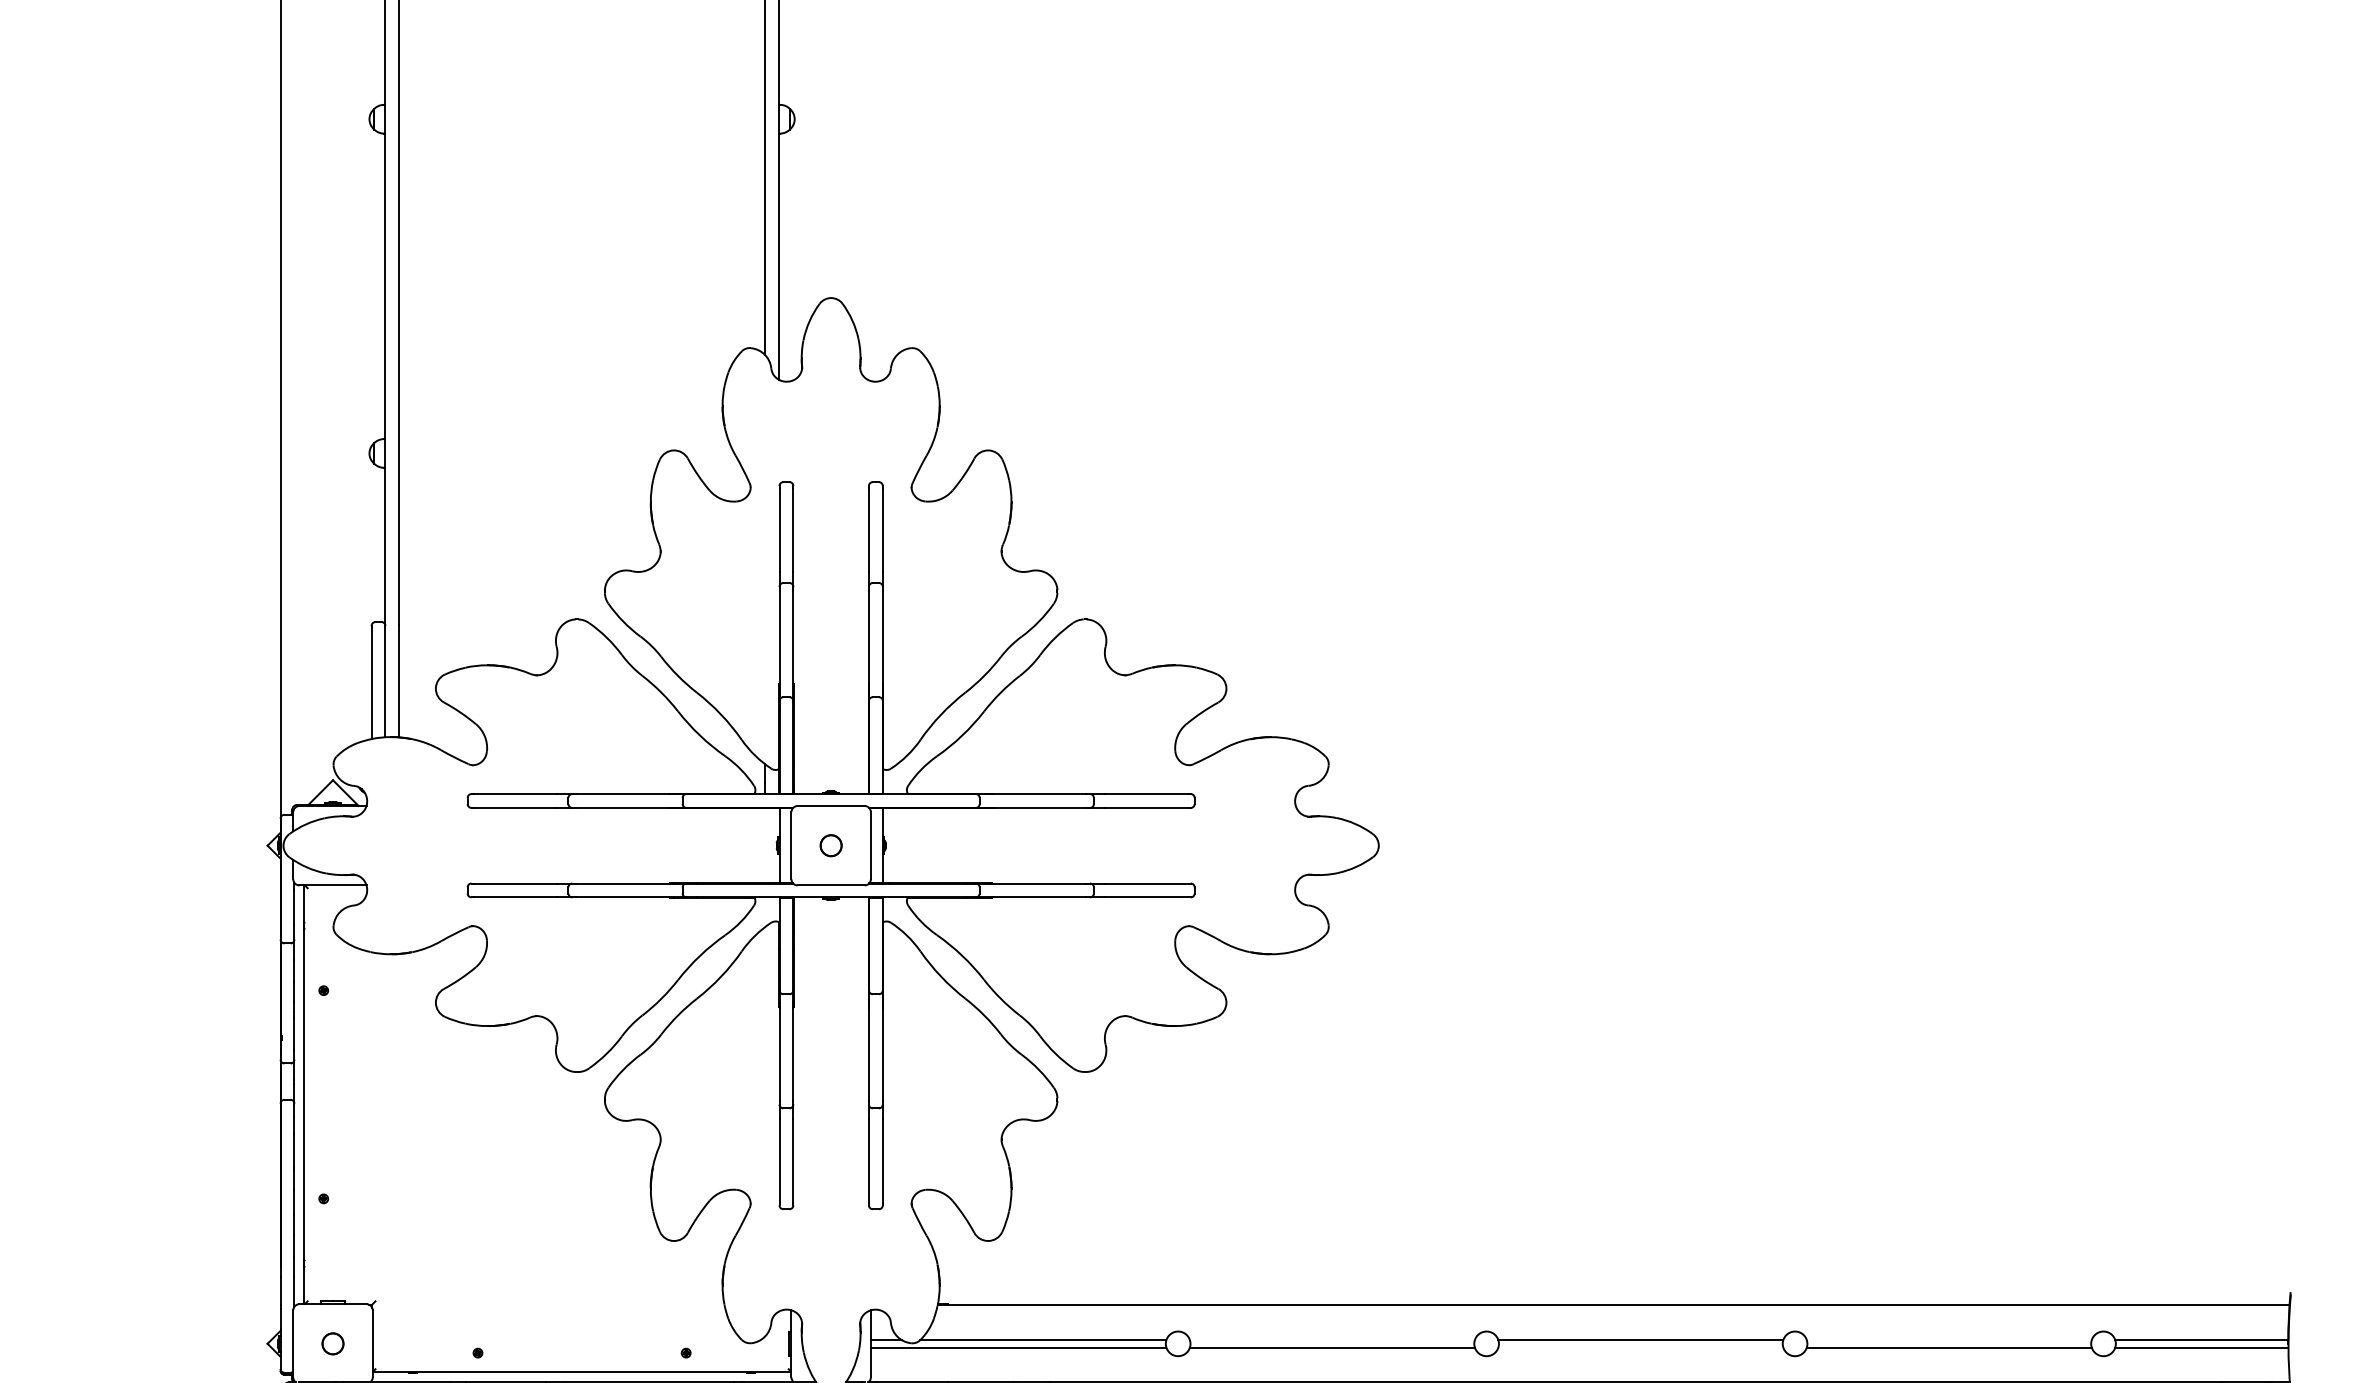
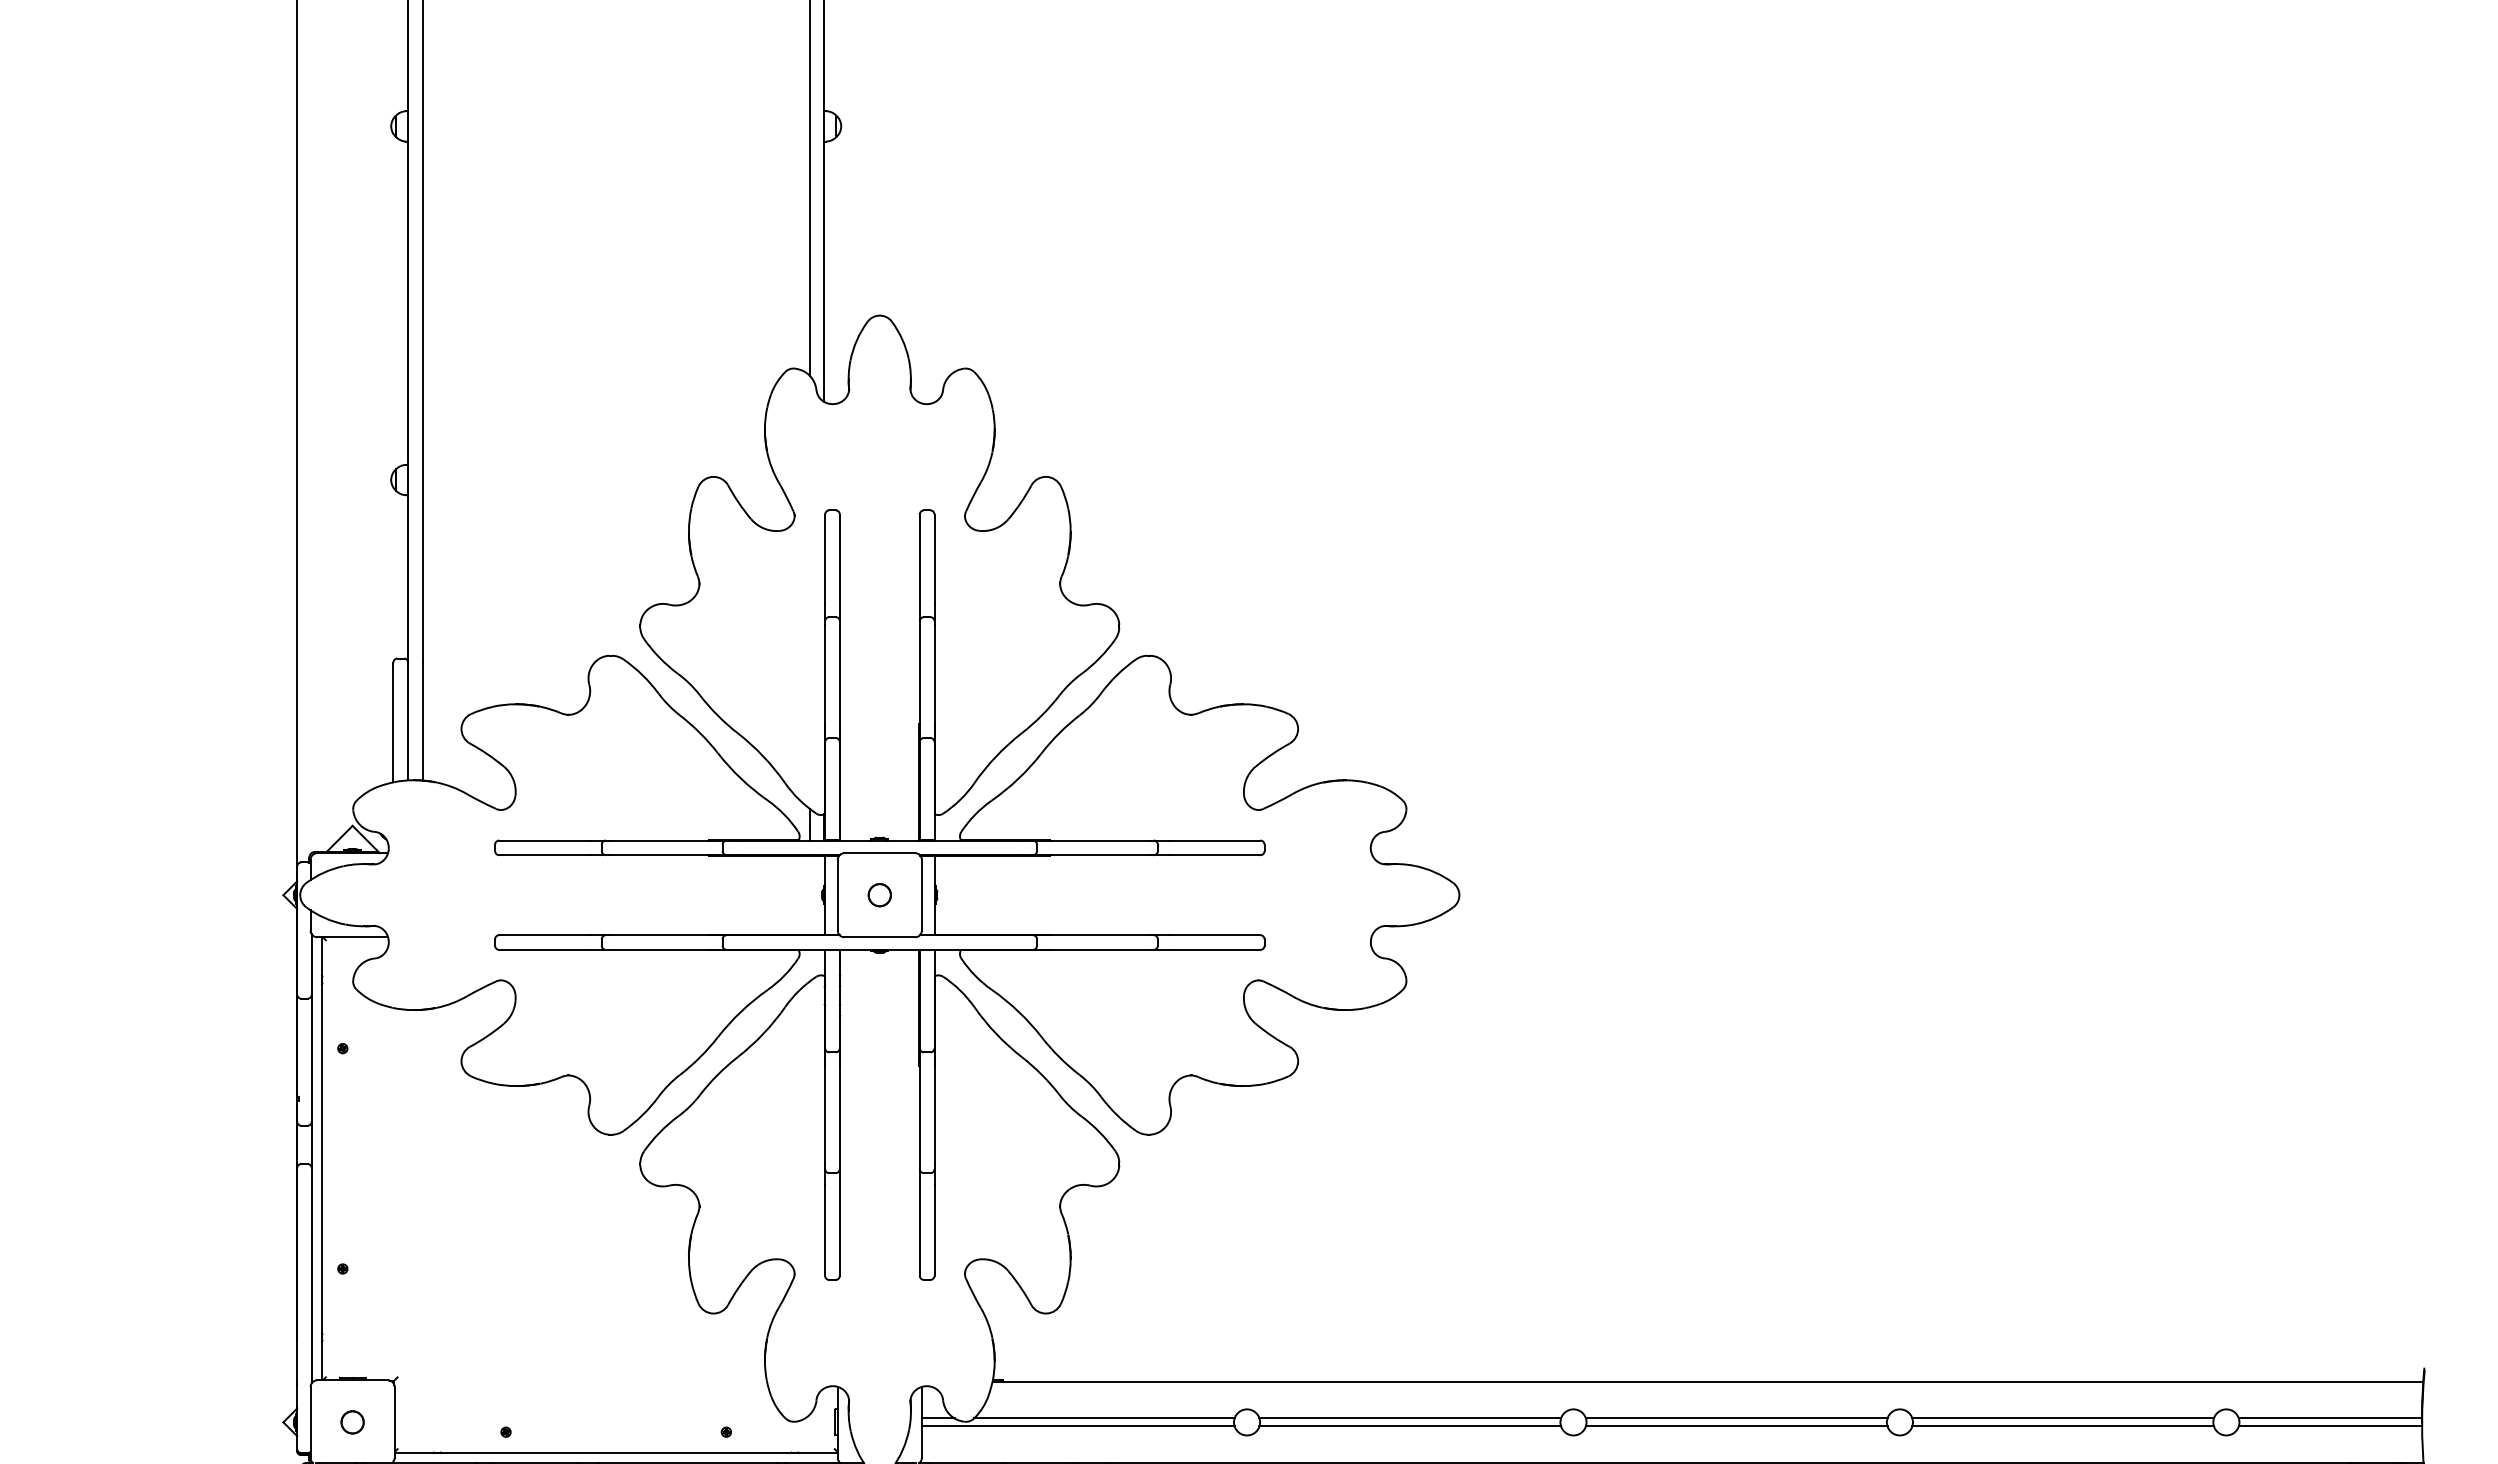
line: (1332, 1340) -> (1410, 1418), added
line: (1948, 1340) -> (2062, 1418), added
line: (1640, 1347) -> (1736, 1426), added

